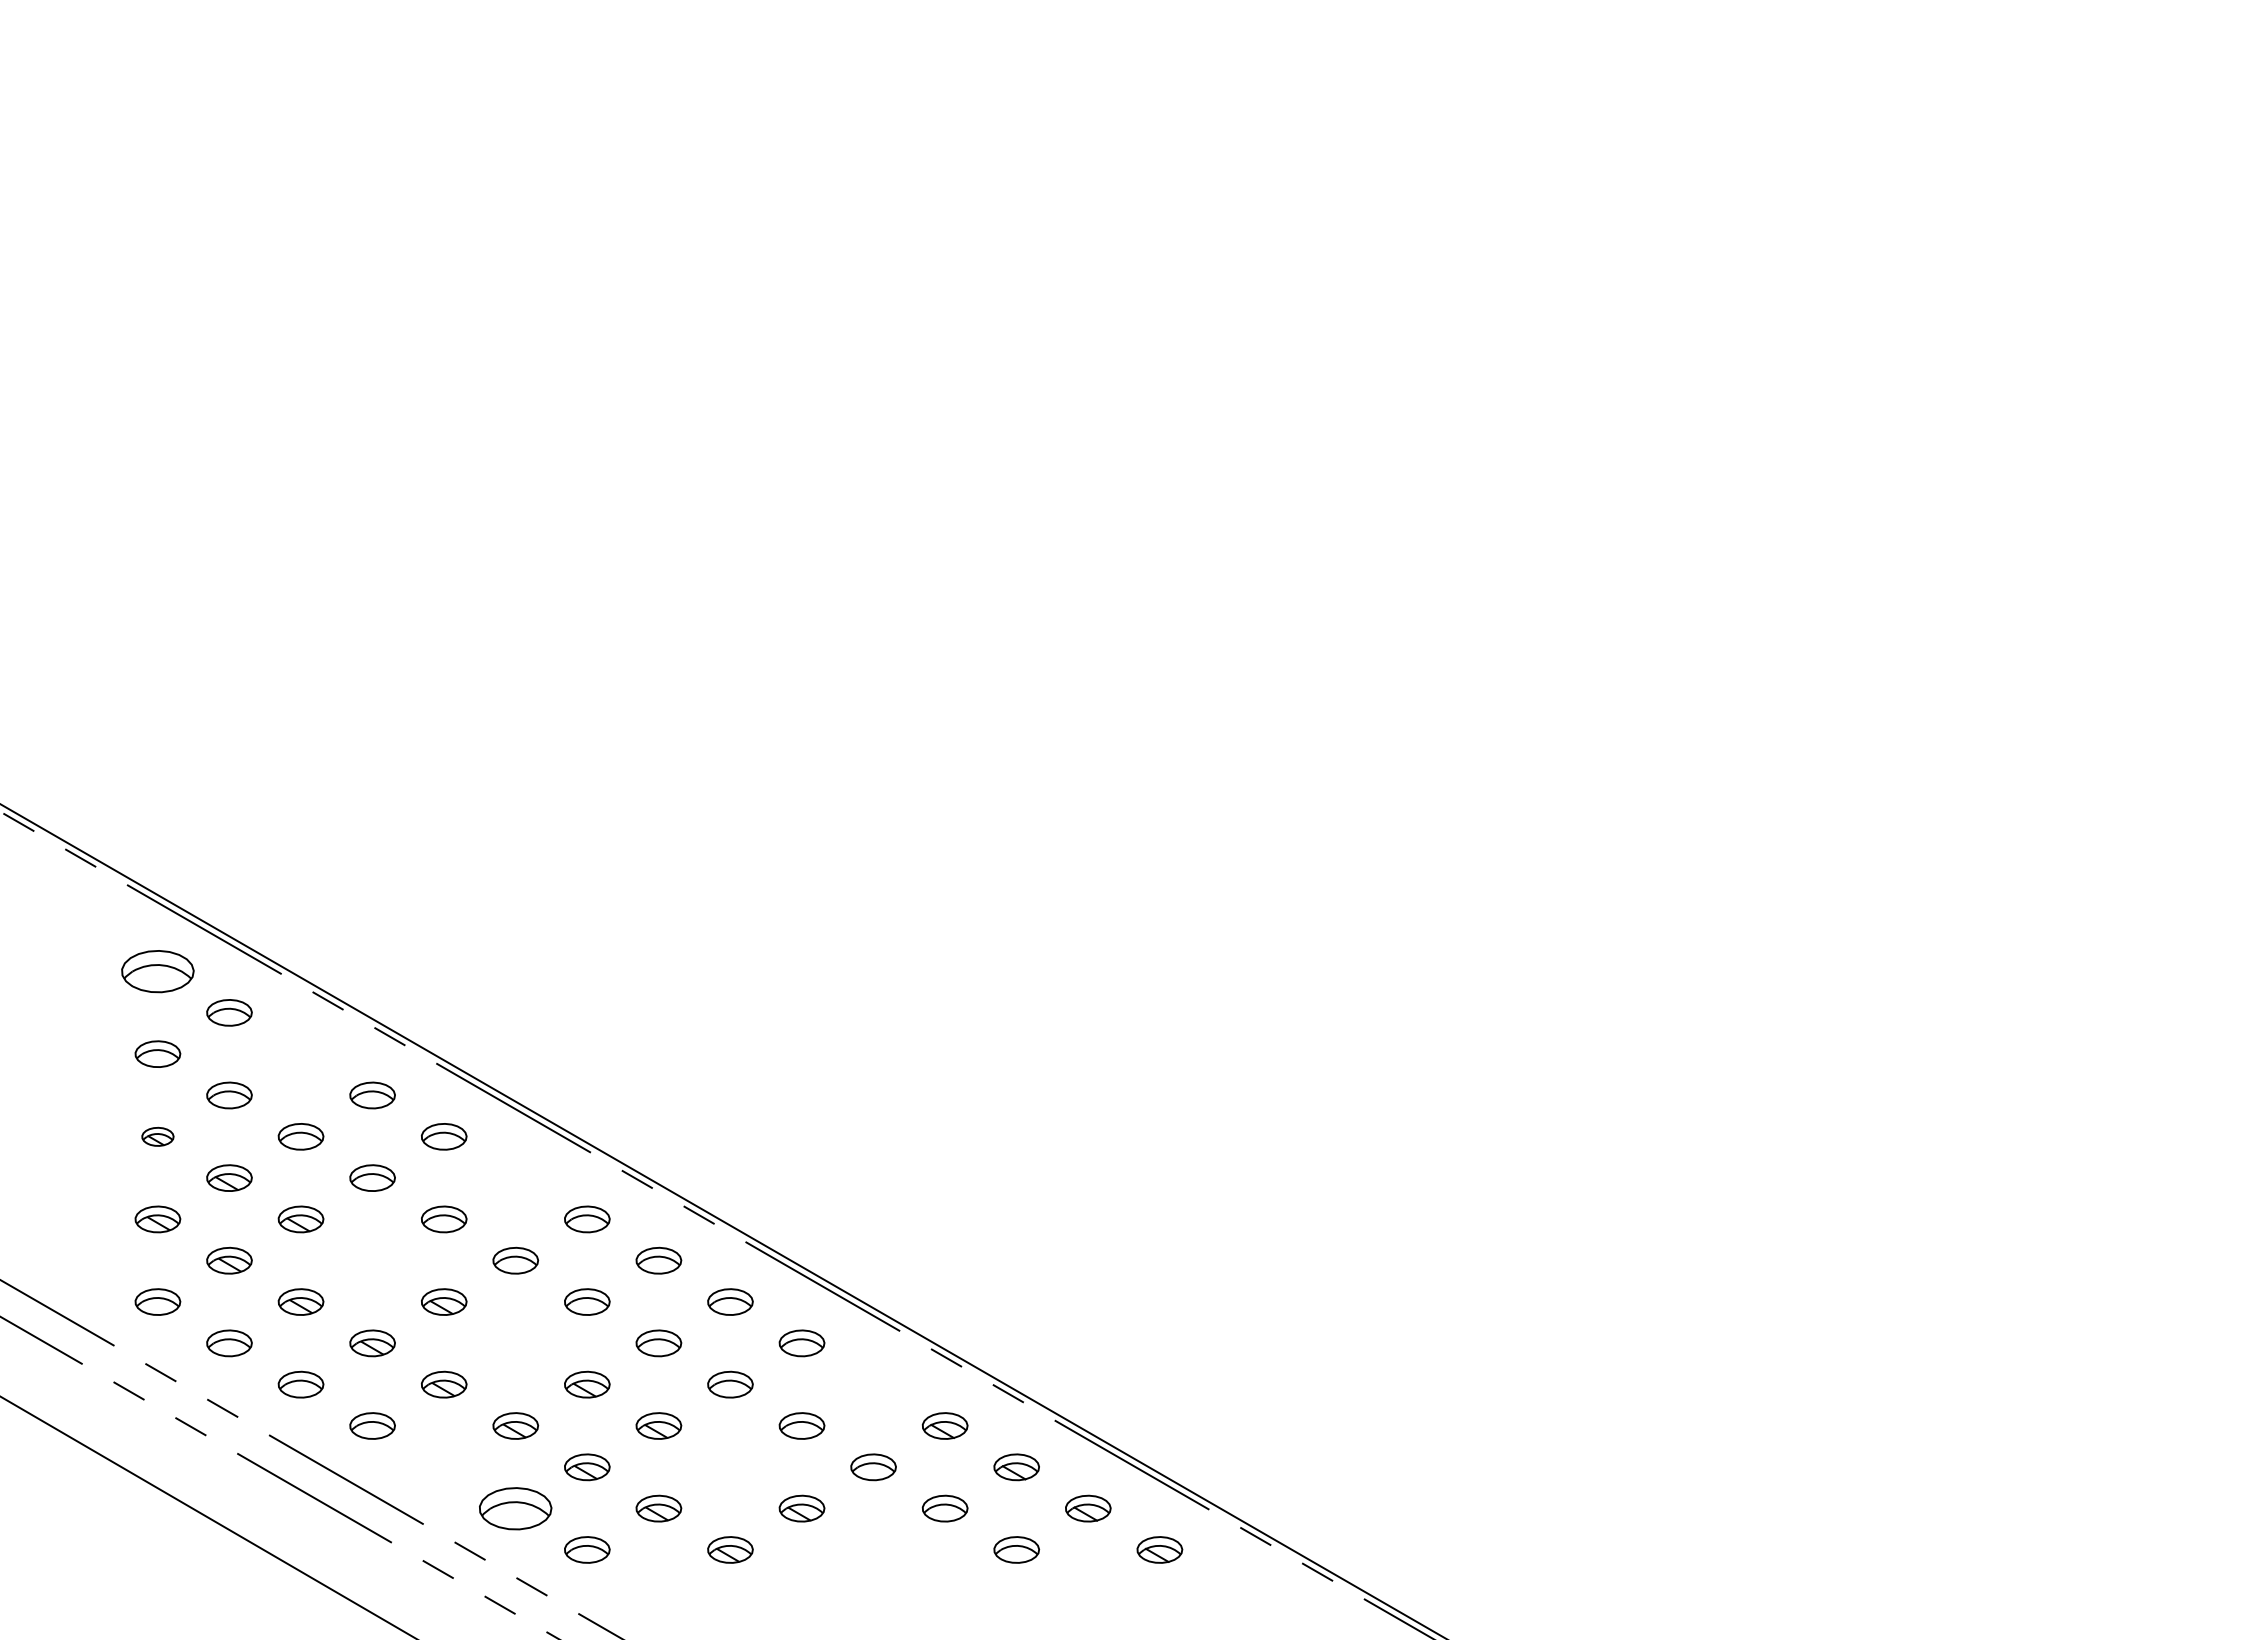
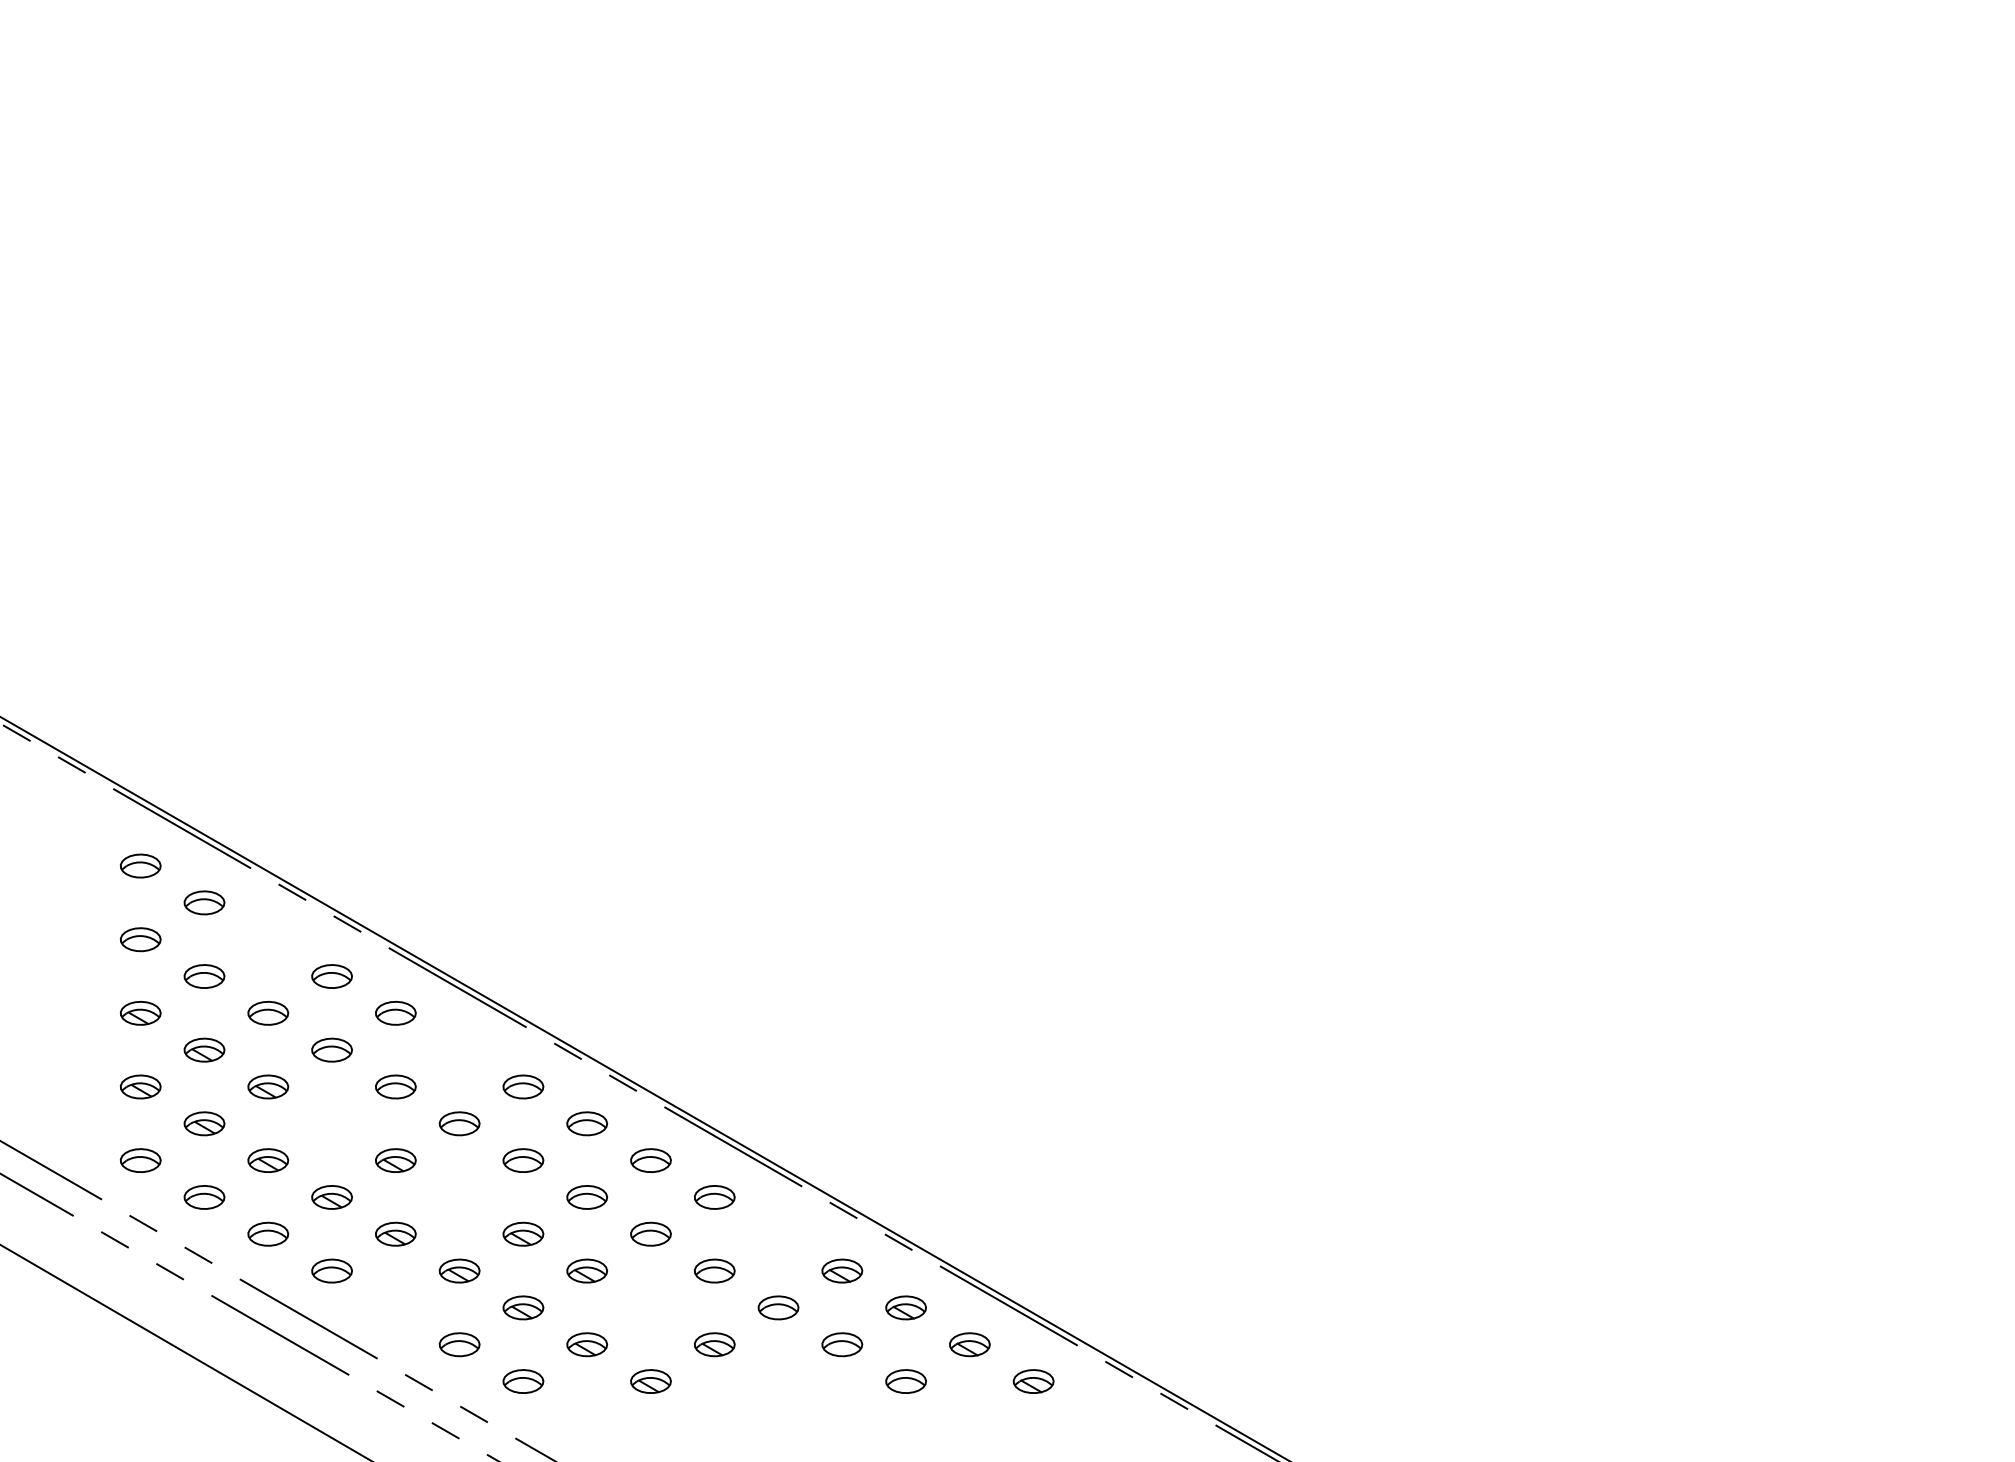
part: (157, 971) -> (140, 866), size x0.62
part: (157, 1136) -> (140, 1013), size x1.43
part: (515, 1508) -> (459, 1344), size x0.62

